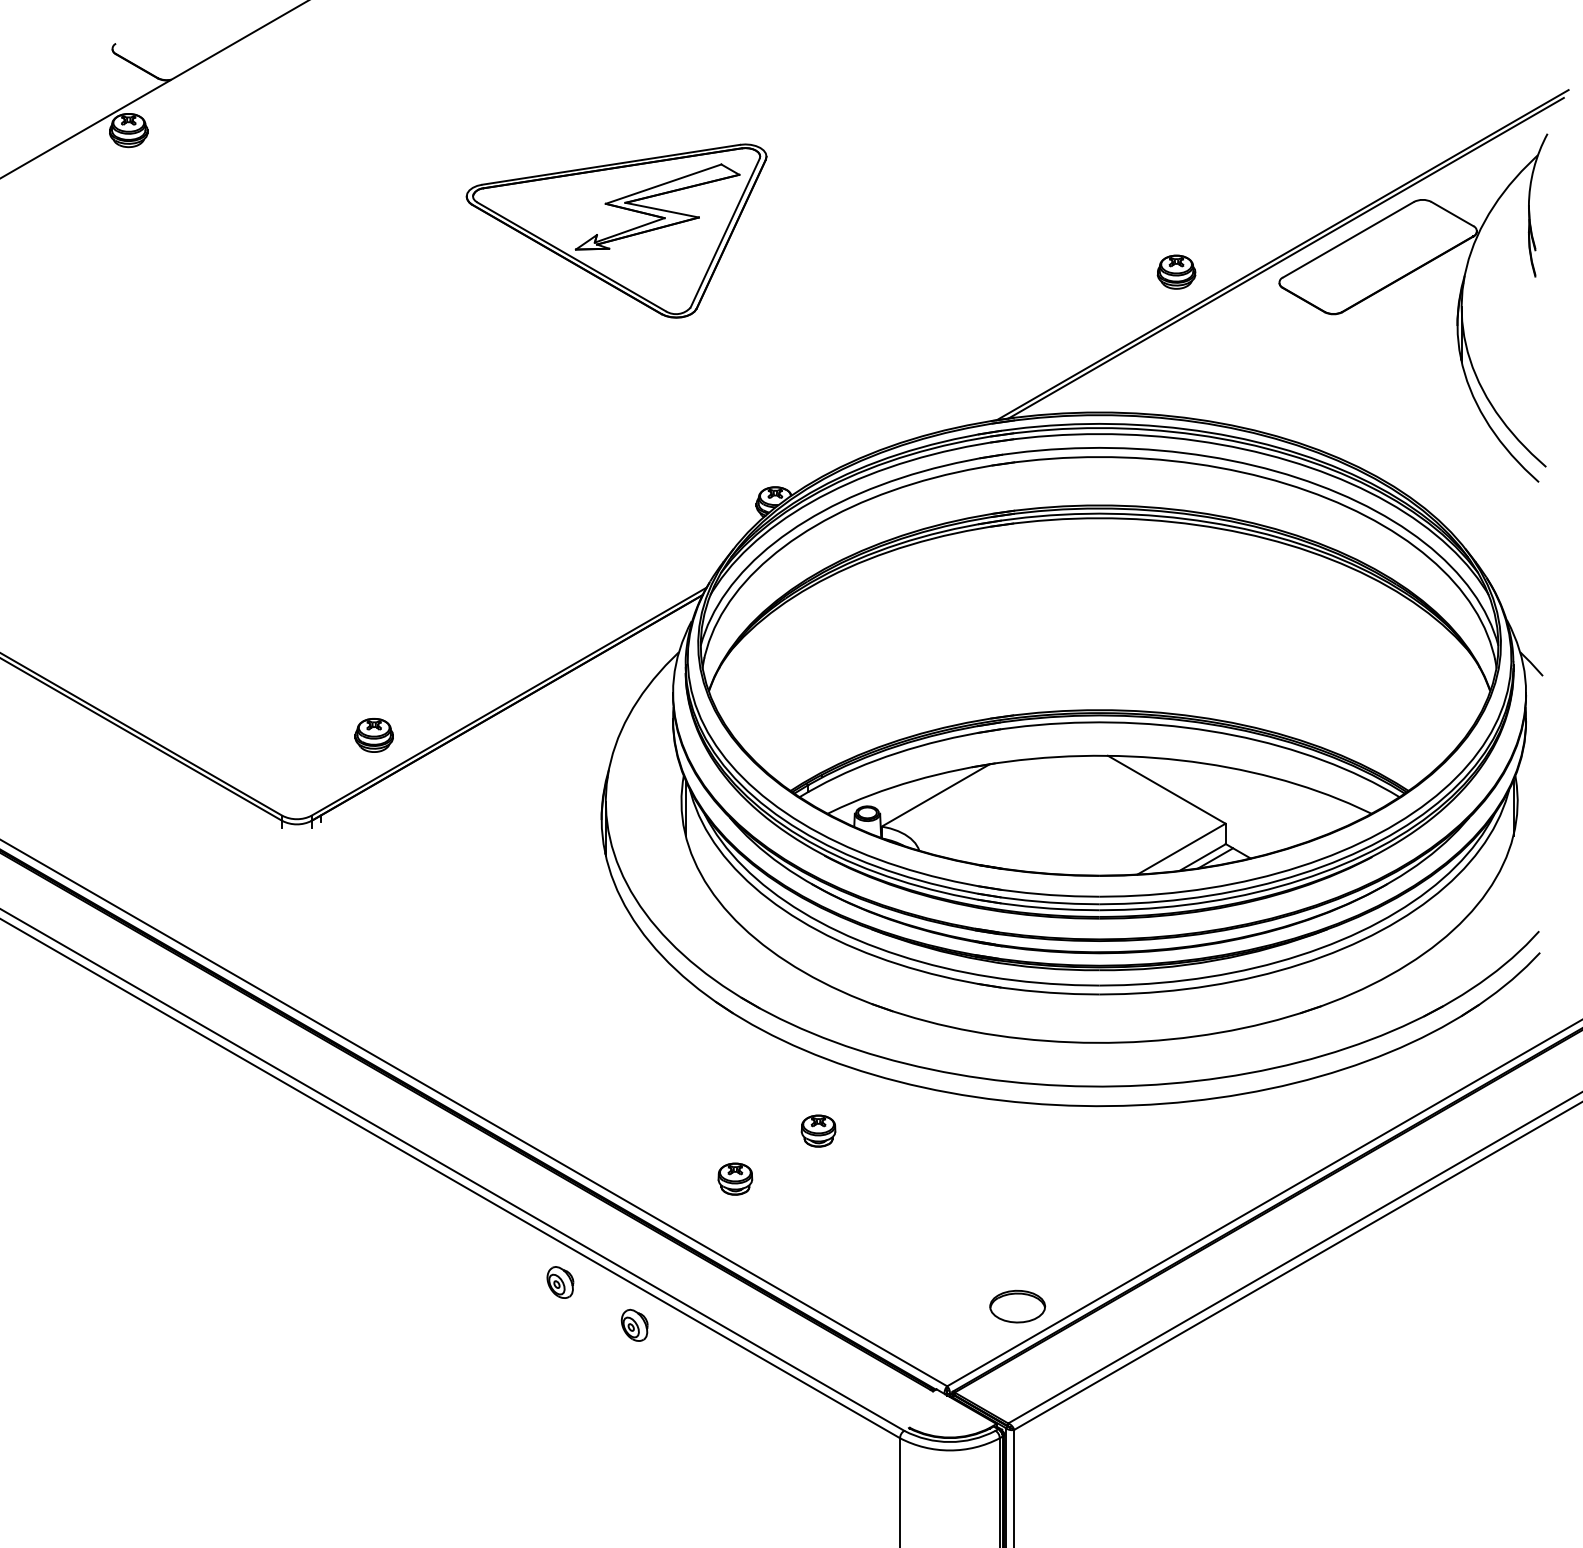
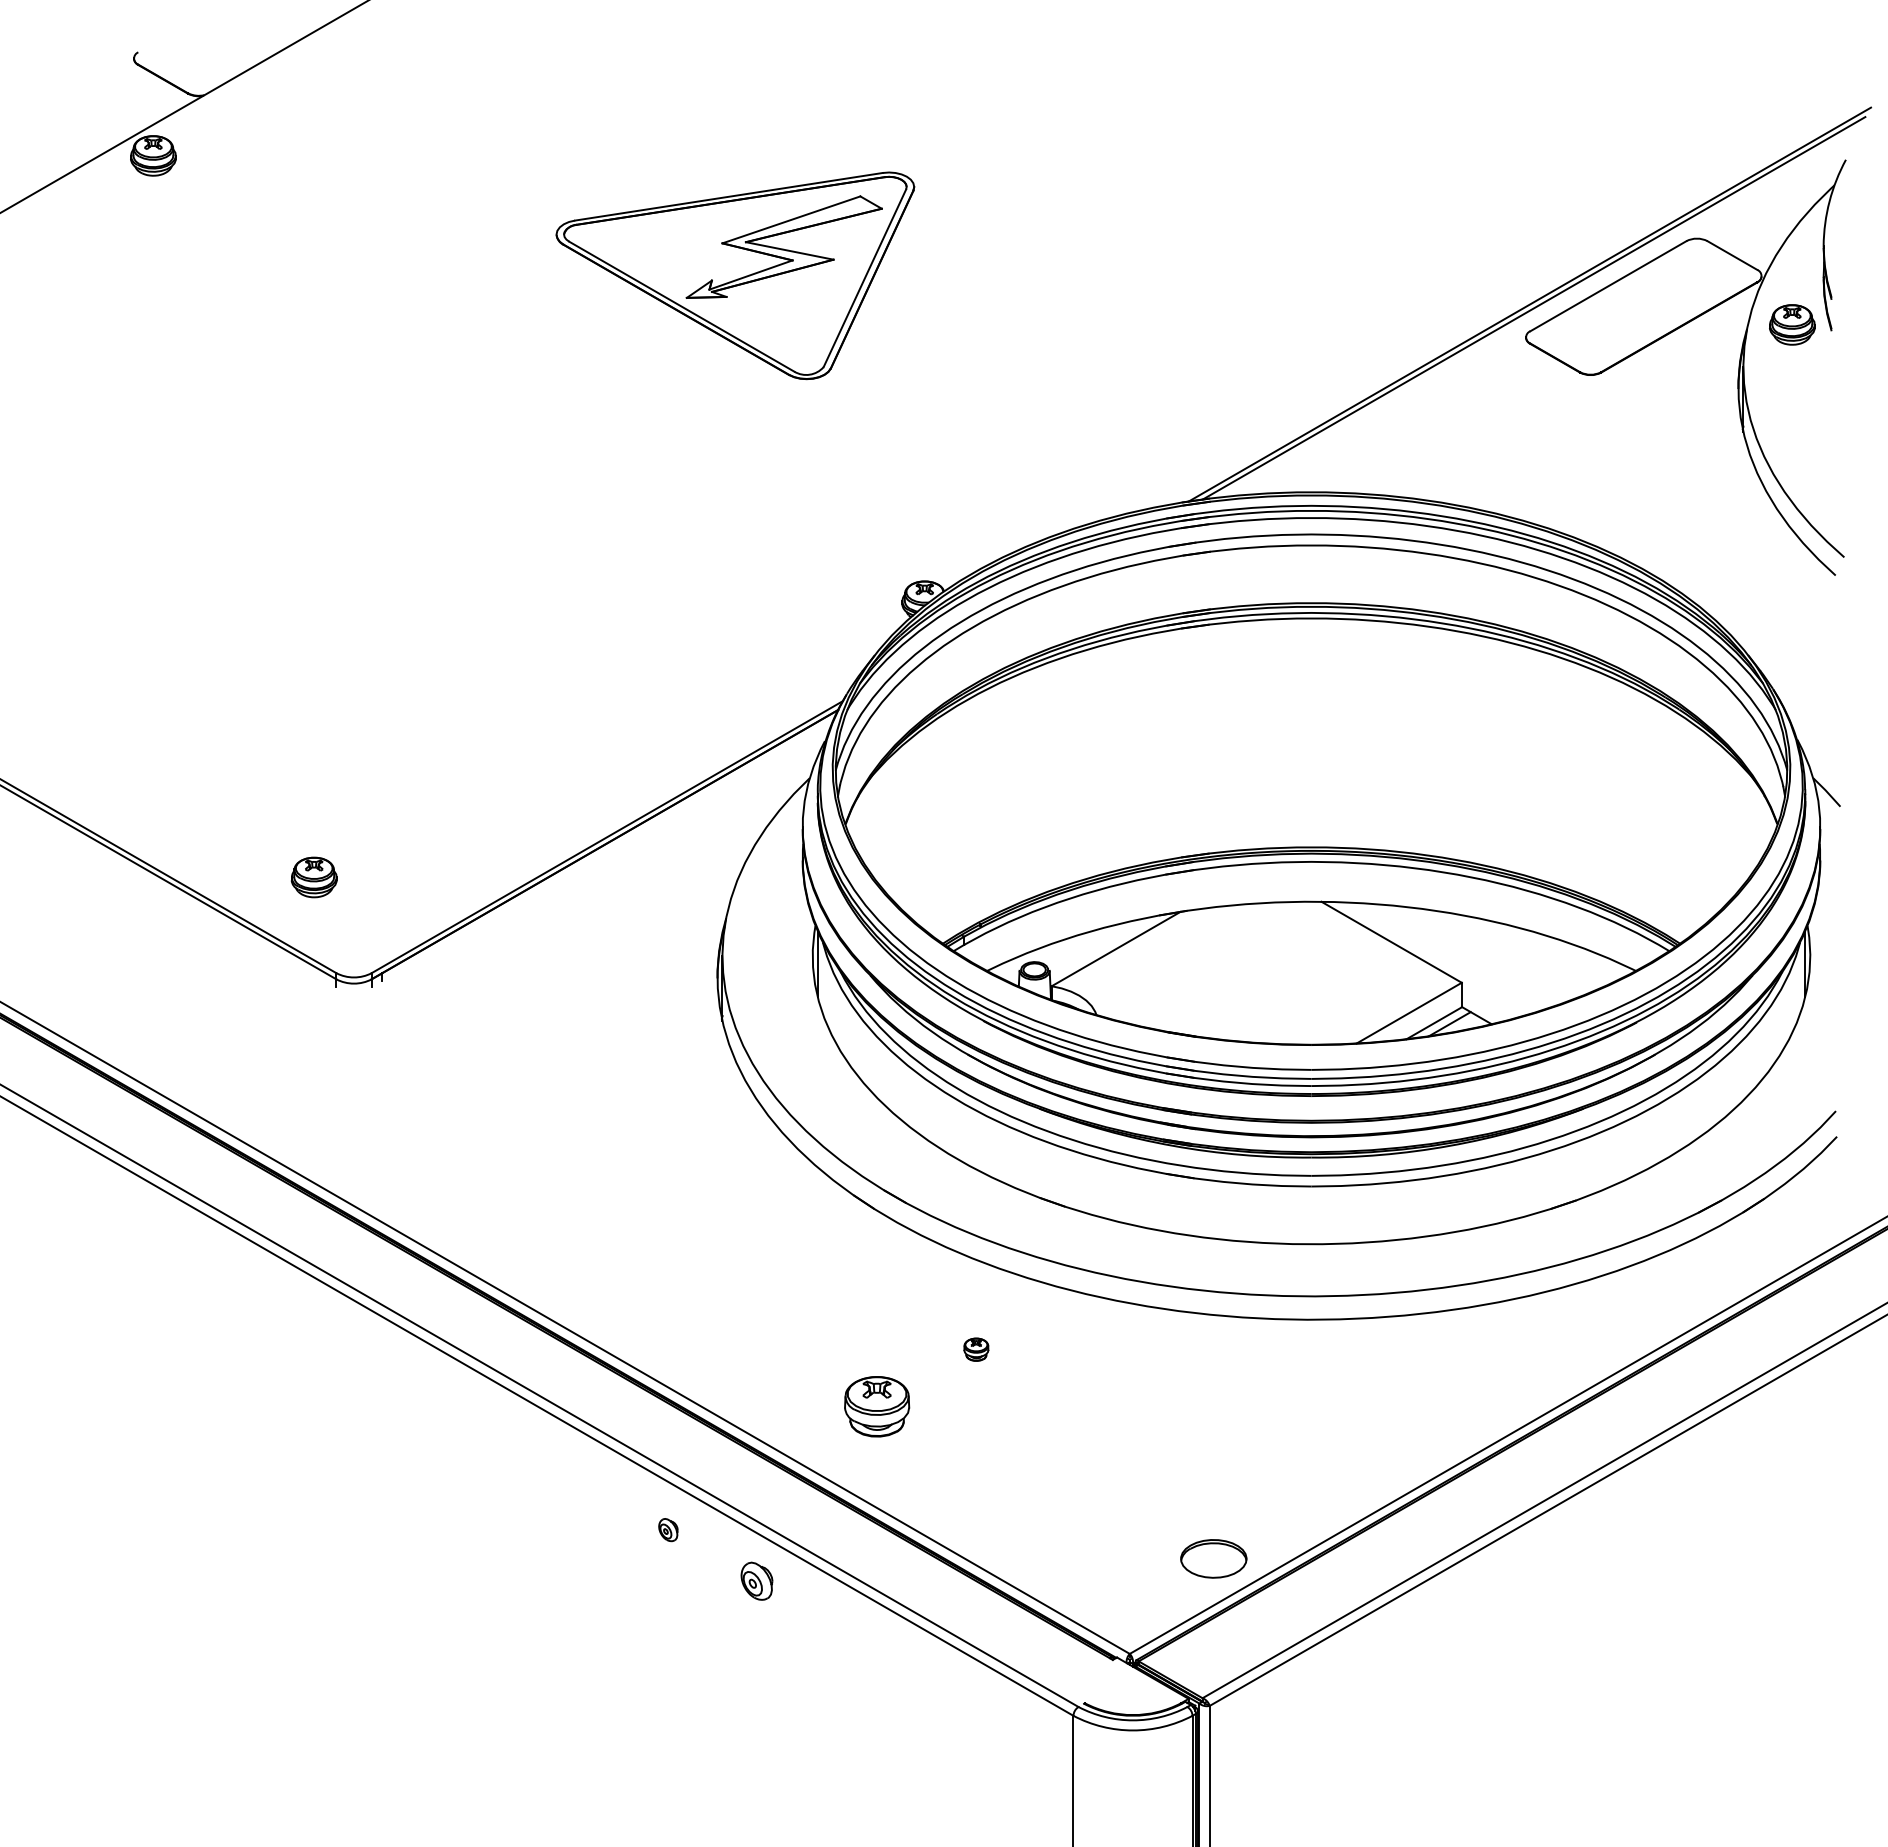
part: (1176, 271) -> (1792, 324), moved
part: (373, 735) -> (313, 877), moved
part: (818, 1131) -> (976, 1349), size x0.6
part: (734, 1178) -> (876, 1406), size x1.6
part: (560, 1282) -> (668, 1529), size x0.6

